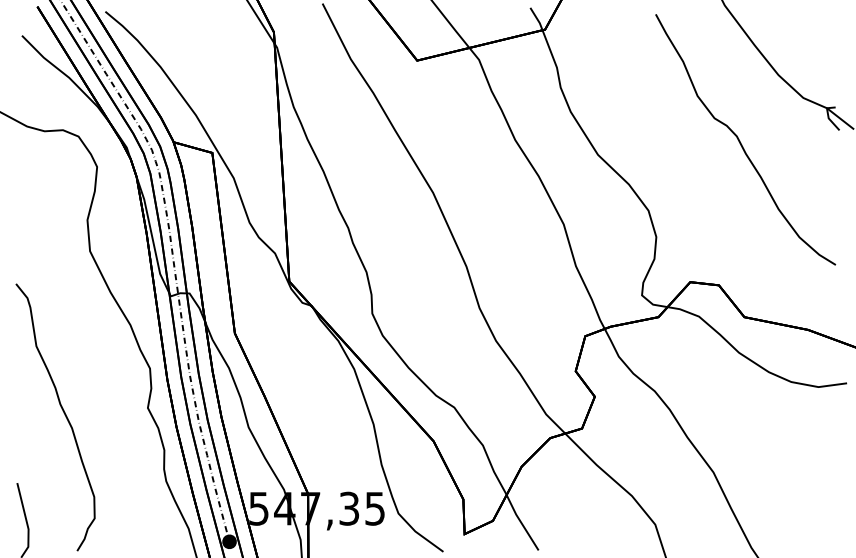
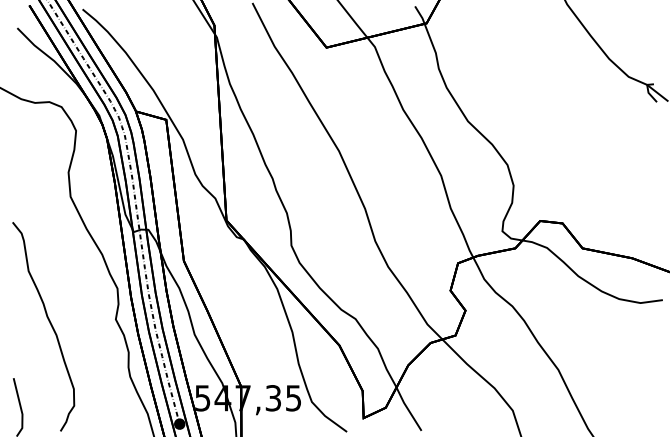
curve: (741, 142) -> (580, 111), removed

